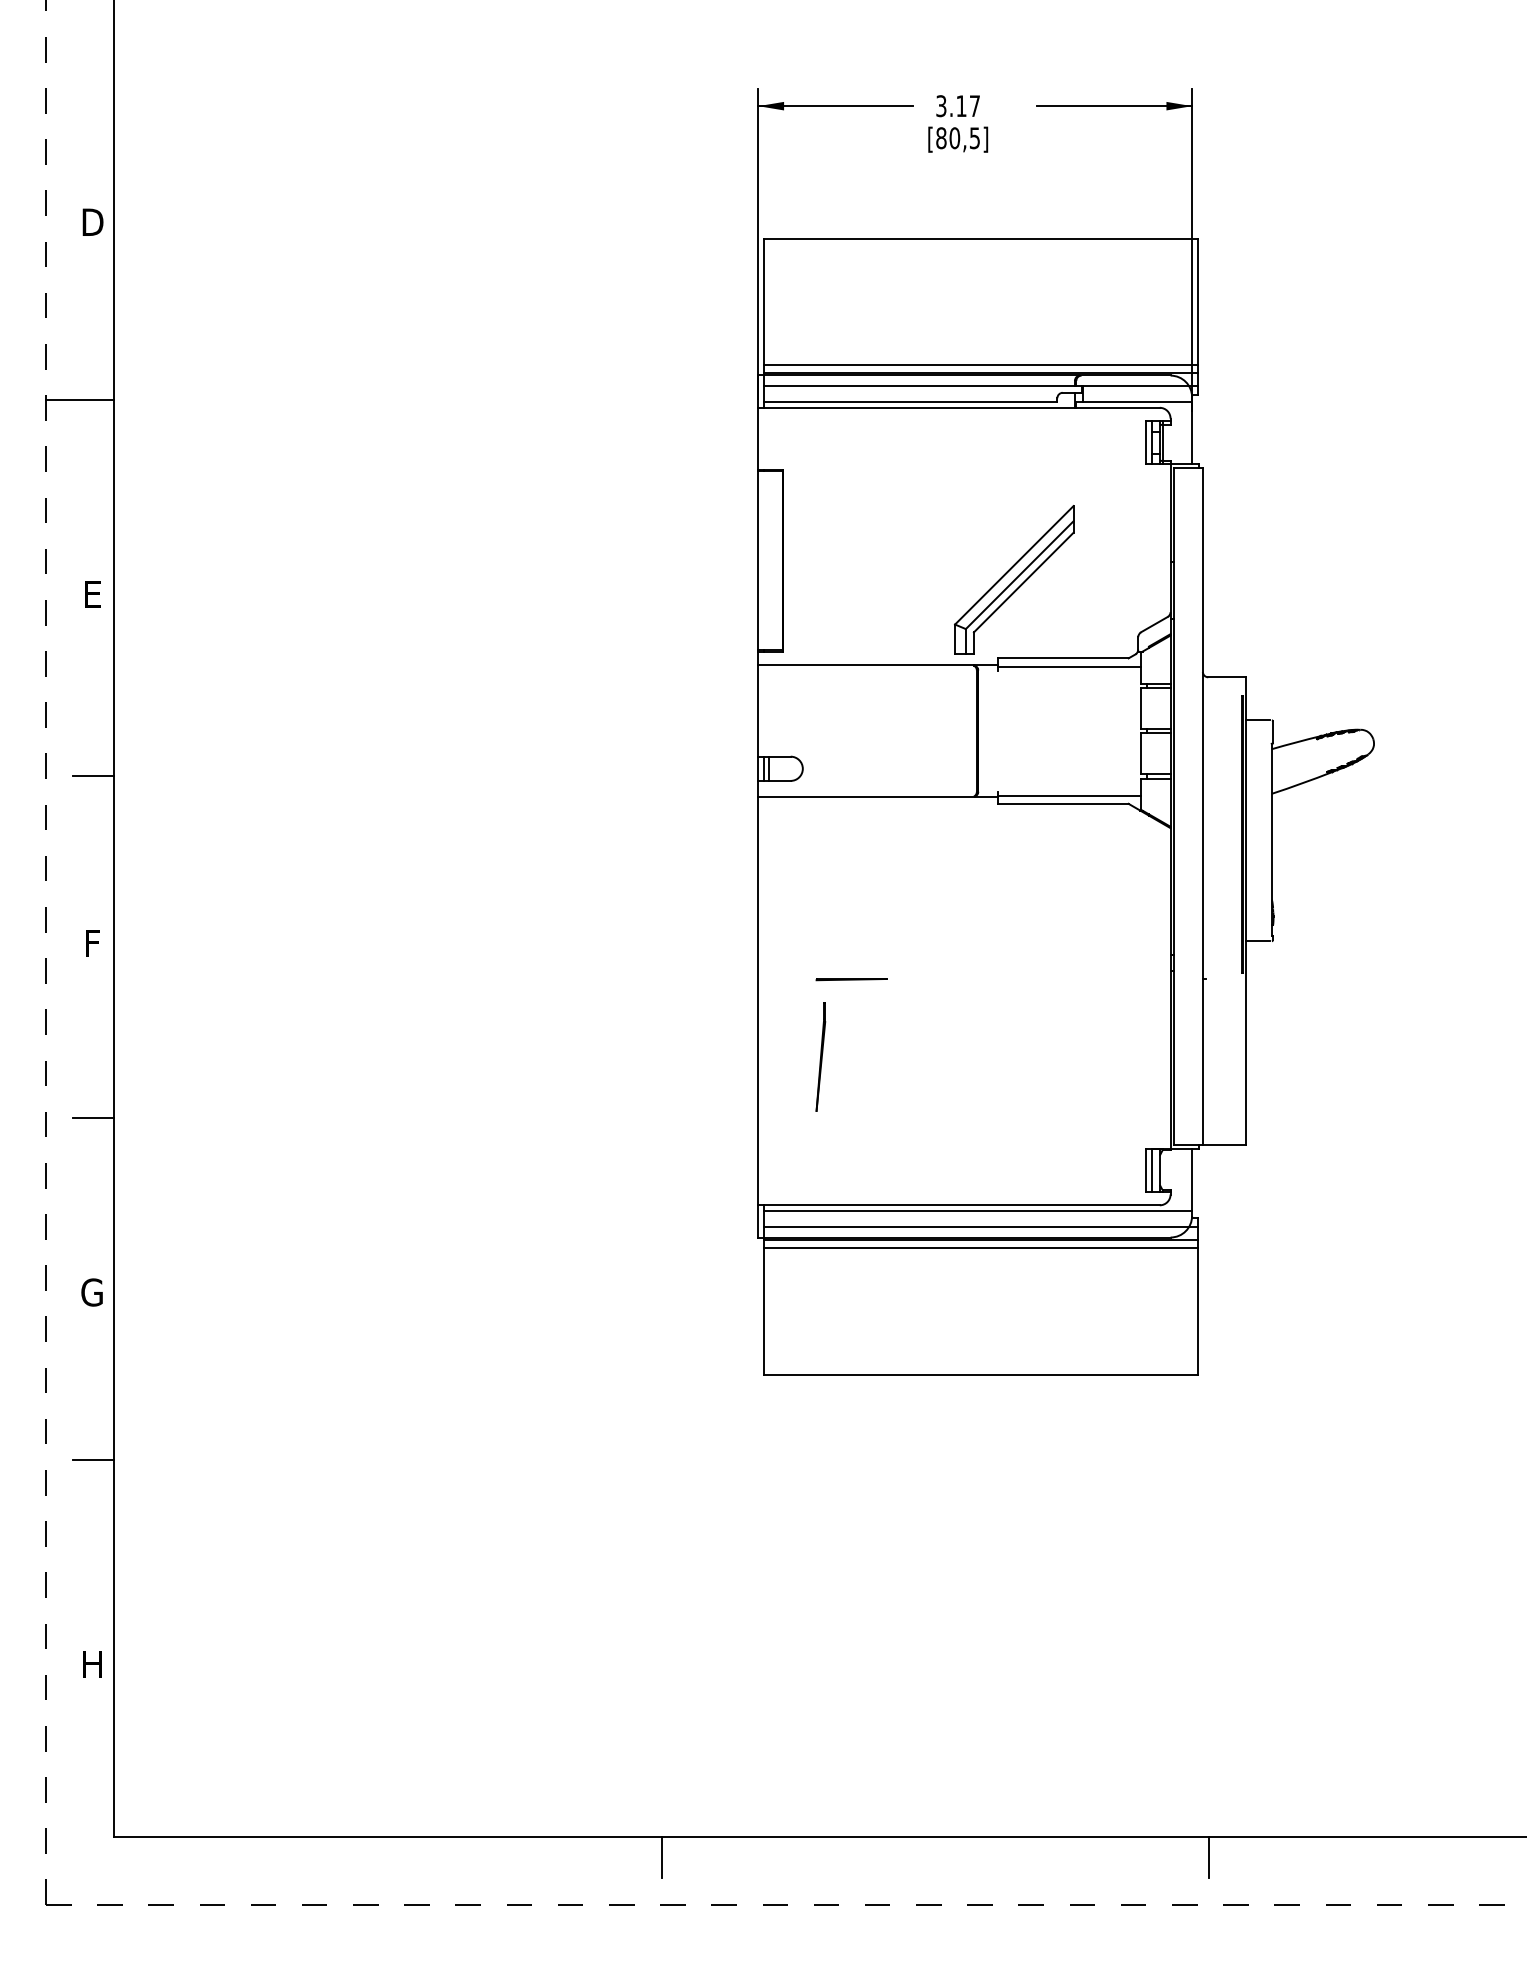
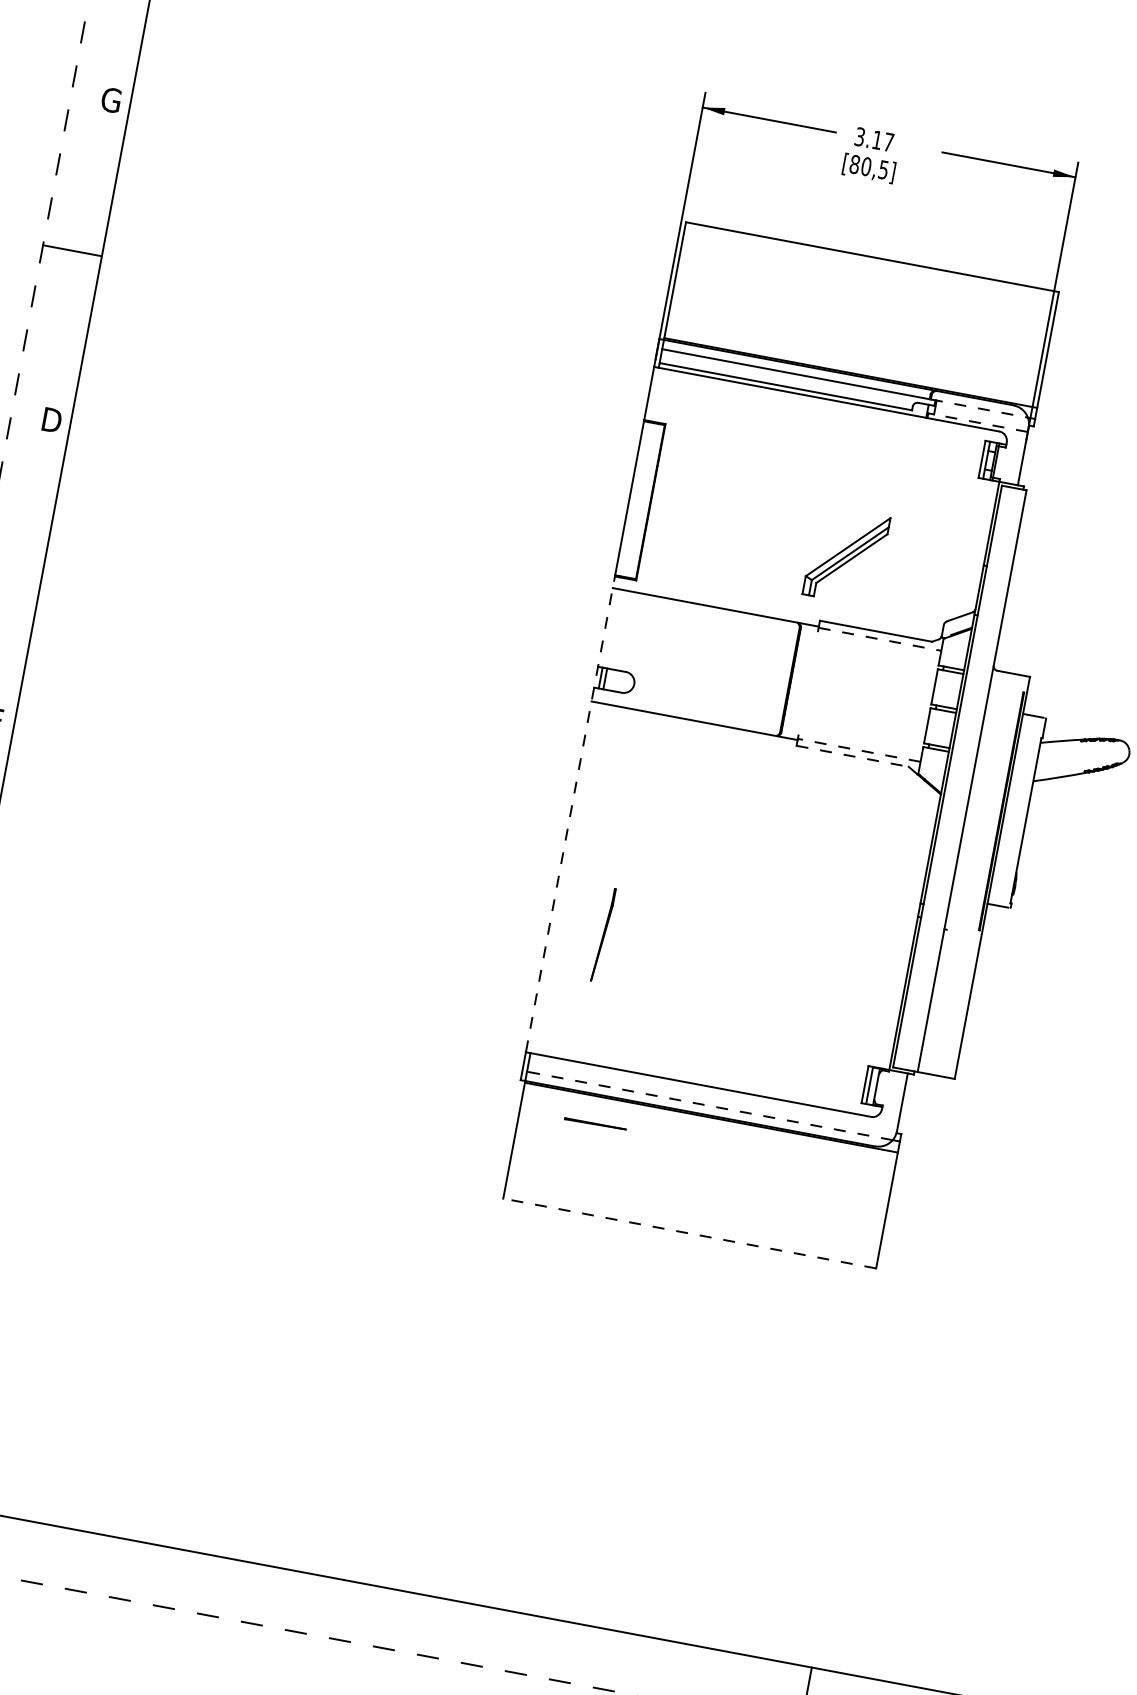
text: (92, 222) -> (111, 100), D -> G
line: (980, 364) -> (852, 365), removed
line: (1133, 386) -> (980, 408), solid -> dashed
line: (1134, 402) -> (978, 422), solid -> dashed
part: (1014, 579) -> (846, 555), size x0.7
text: (92, 594) -> (51, 420), E -> D
line: (1070, 666) -> (880, 639), solid -> dashed
line: (93, 776) -> (23, 576), removed
line: (1069, 795) -> (859, 750), solid -> dashed
line: (1063, 803) -> (852, 756), solid -> dashed
line: (758, 928) -> (570, 814), solid -> dashed
line: (851, 979) -> (595, 1124), moved
line: (977, 1210) -> (713, 1092), removed
line: (976, 1226) -> (709, 1105), solid -> dashed
line: (980, 1248) -> (709, 1125), removed
line: (980, 1374) -> (689, 1233), solid -> dashed
line: (661, 1856) -> (337, 1596), removed

